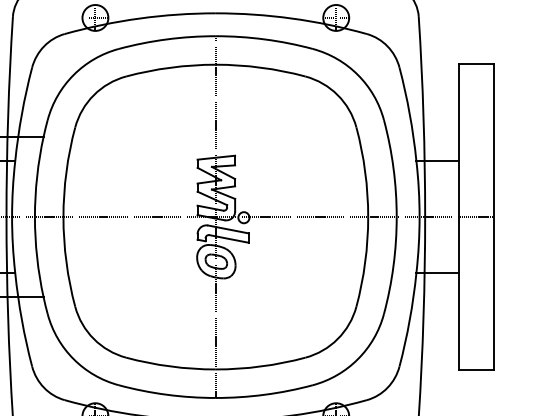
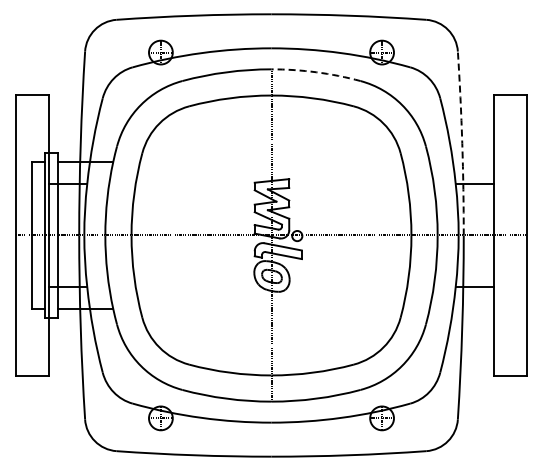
arc: (264, 39) -> (316, 72), solid -> dashed
arc: (423, 116) -> (462, 143), solid -> dashed

